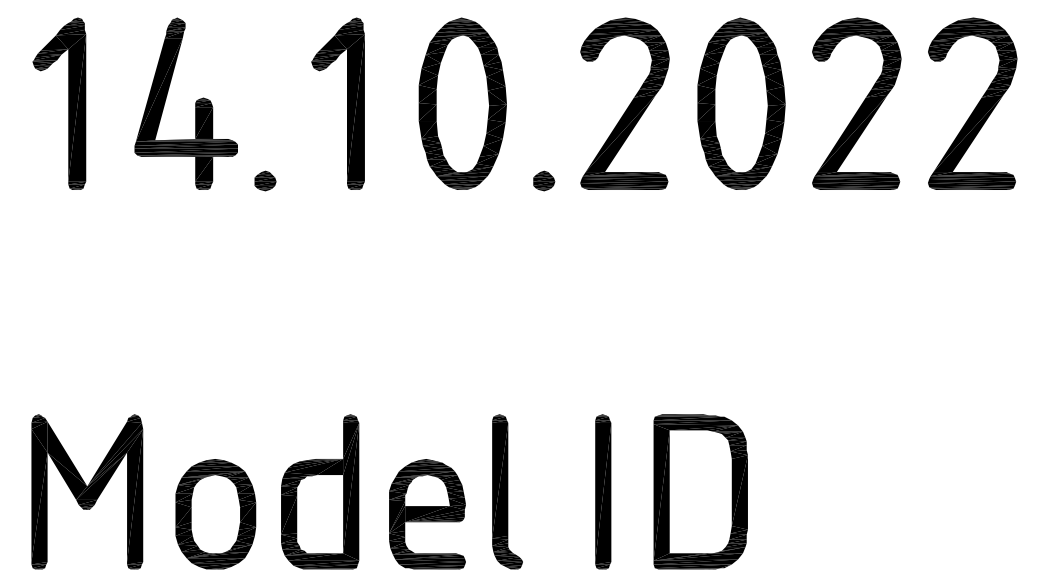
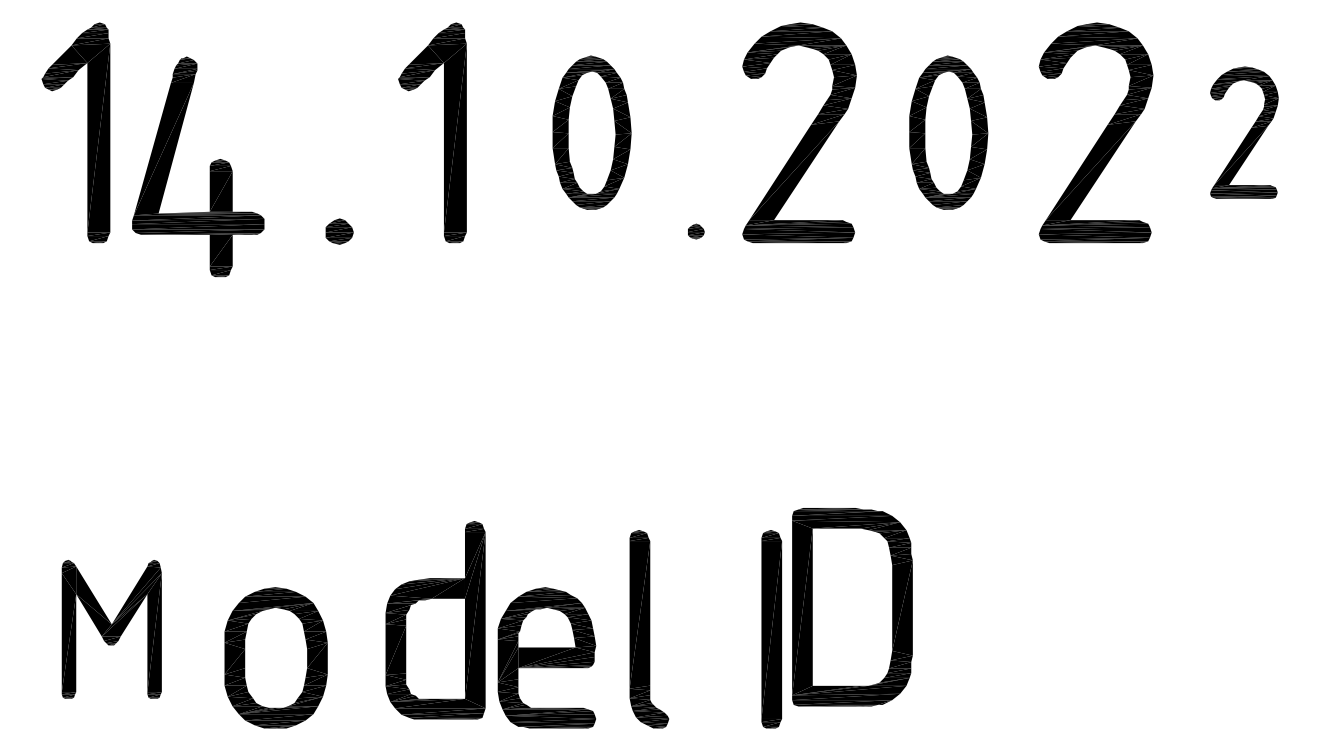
part: (195, 103) -> (209, 166), moved
part: (462, 103) -> (591, 132), size x0.7
part: (741, 103) -> (948, 132), size x0.7
part: (972, 103) -> (1244, 132), size x0.6
part: (544, 180) -> (696, 231), size x0.6
part: (87, 492) -> (111, 629), size x0.7
part: (320, 492) -> (435, 620), moved
part: (700, 492) -> (852, 607), moved

